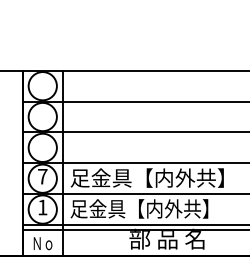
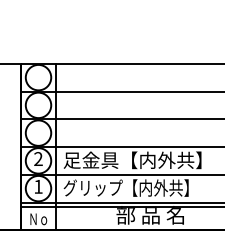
text: (42, 176) -> (38, 158), 7 -> 2
text: (139, 208) -> (125, 187), 足金具【内外共】 -> グリップ【内外共】

